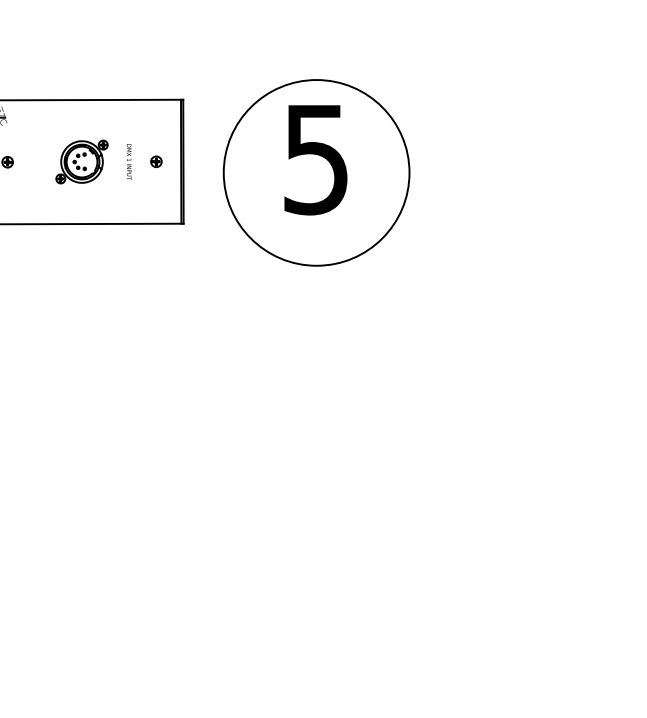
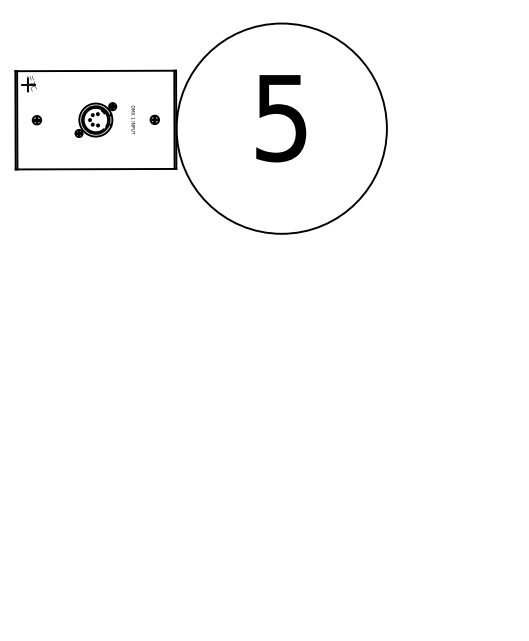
circle: (316, 172) -> (281, 128), size x1.43

